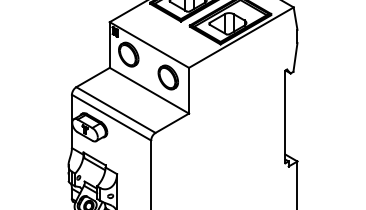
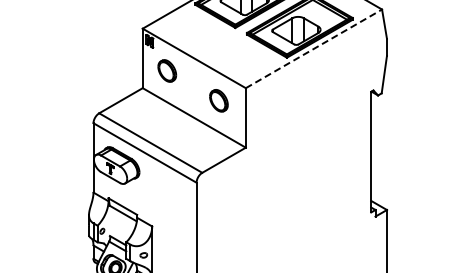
line: (241, 37) -> (313, 48), solid -> dashed
part: (128, 54) -> (166, 70), size x0.7
part: (168, 77) -> (218, 100), size x0.7

